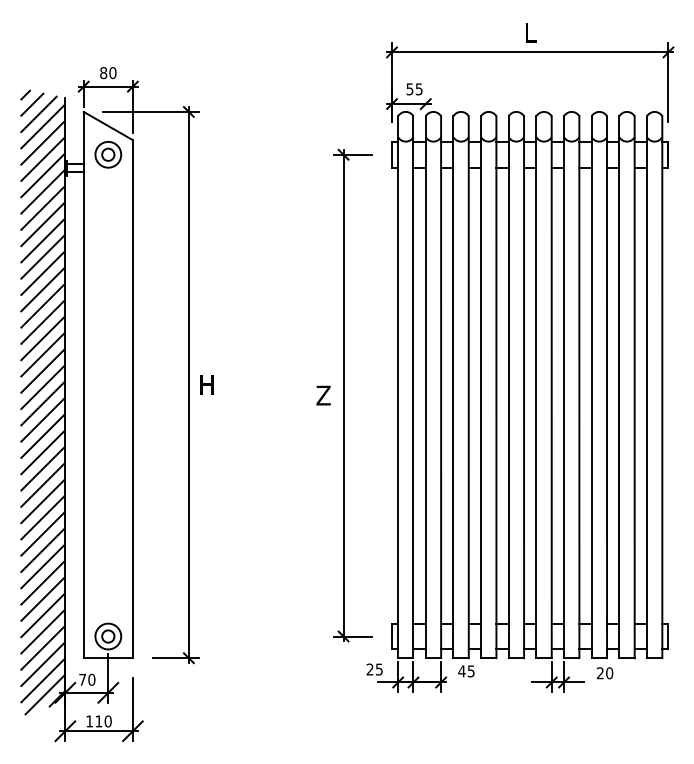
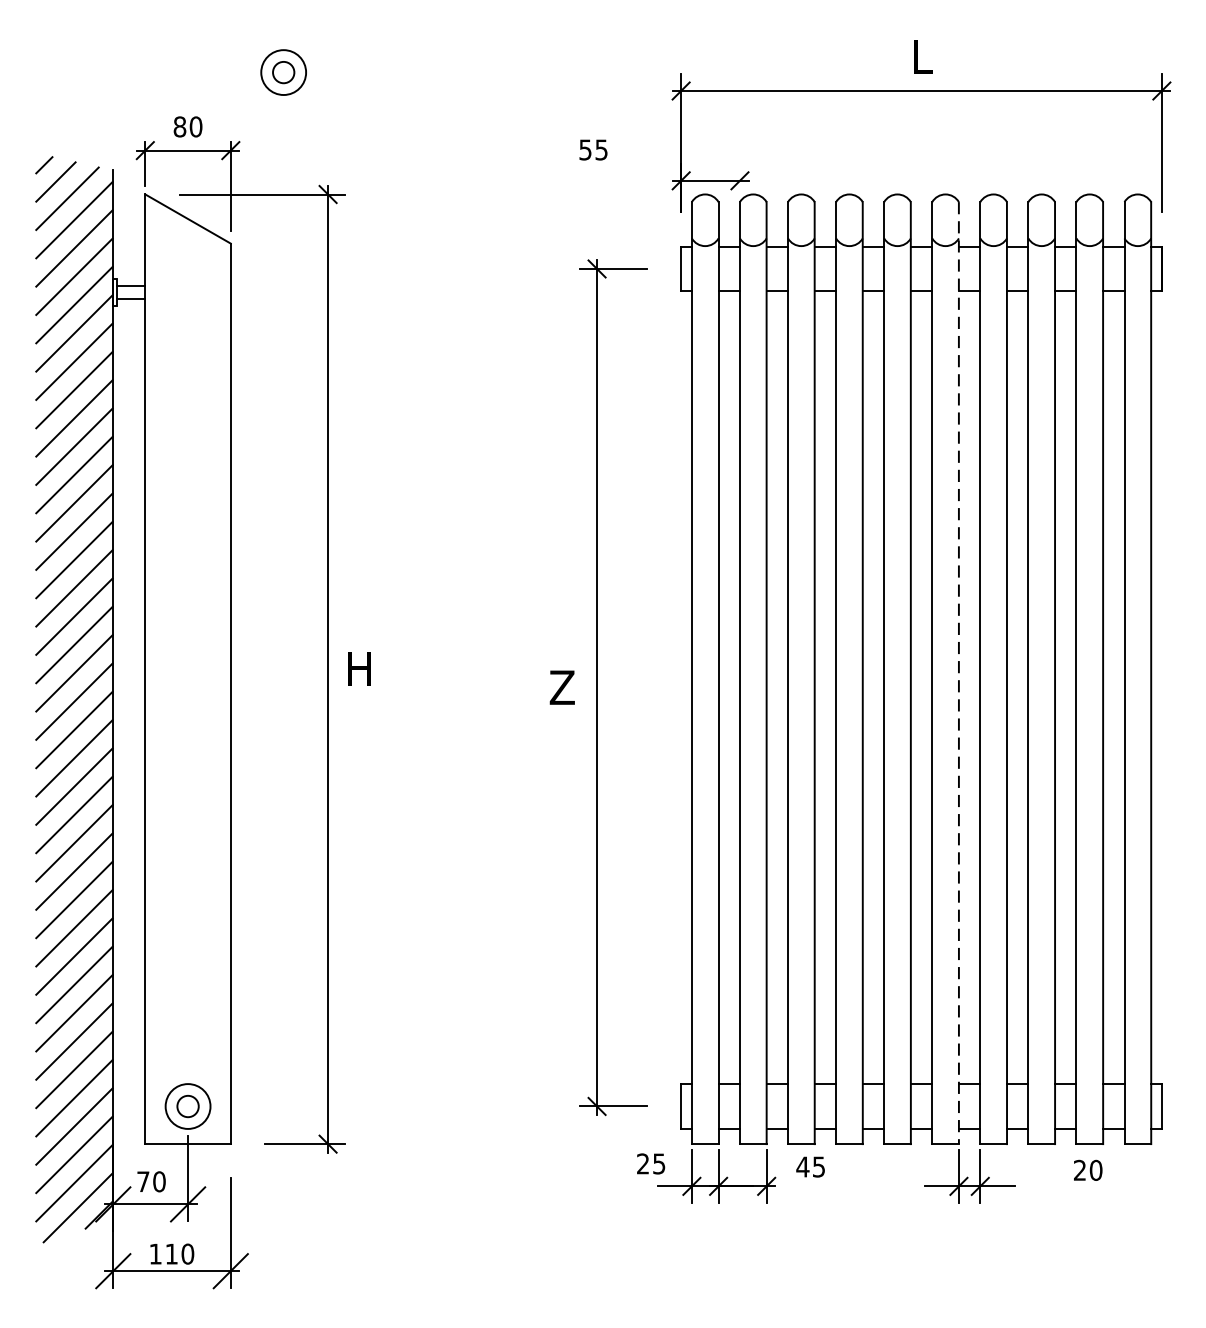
text: (414, 89) -> (593, 150), moved
part: (108, 154) -> (283, 72), moved
line: (551, 387) -> (958, 673), solid -> dashed
text: (604, 673) -> (1087, 1170), moved

